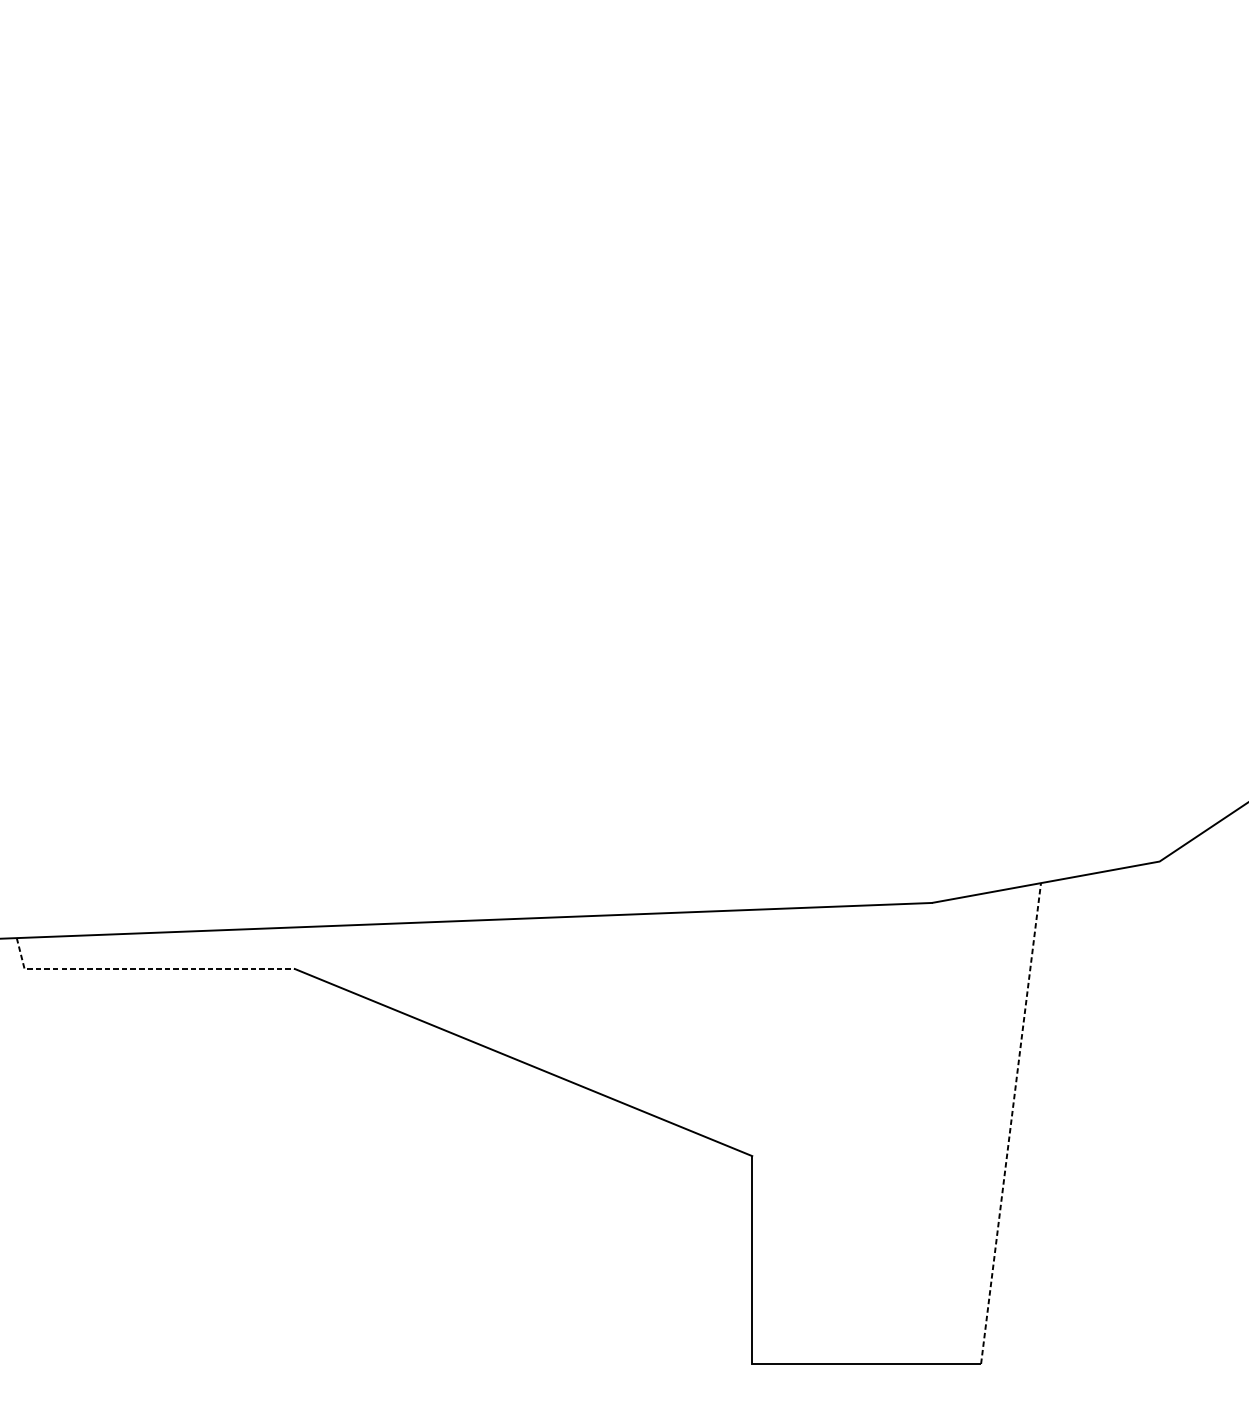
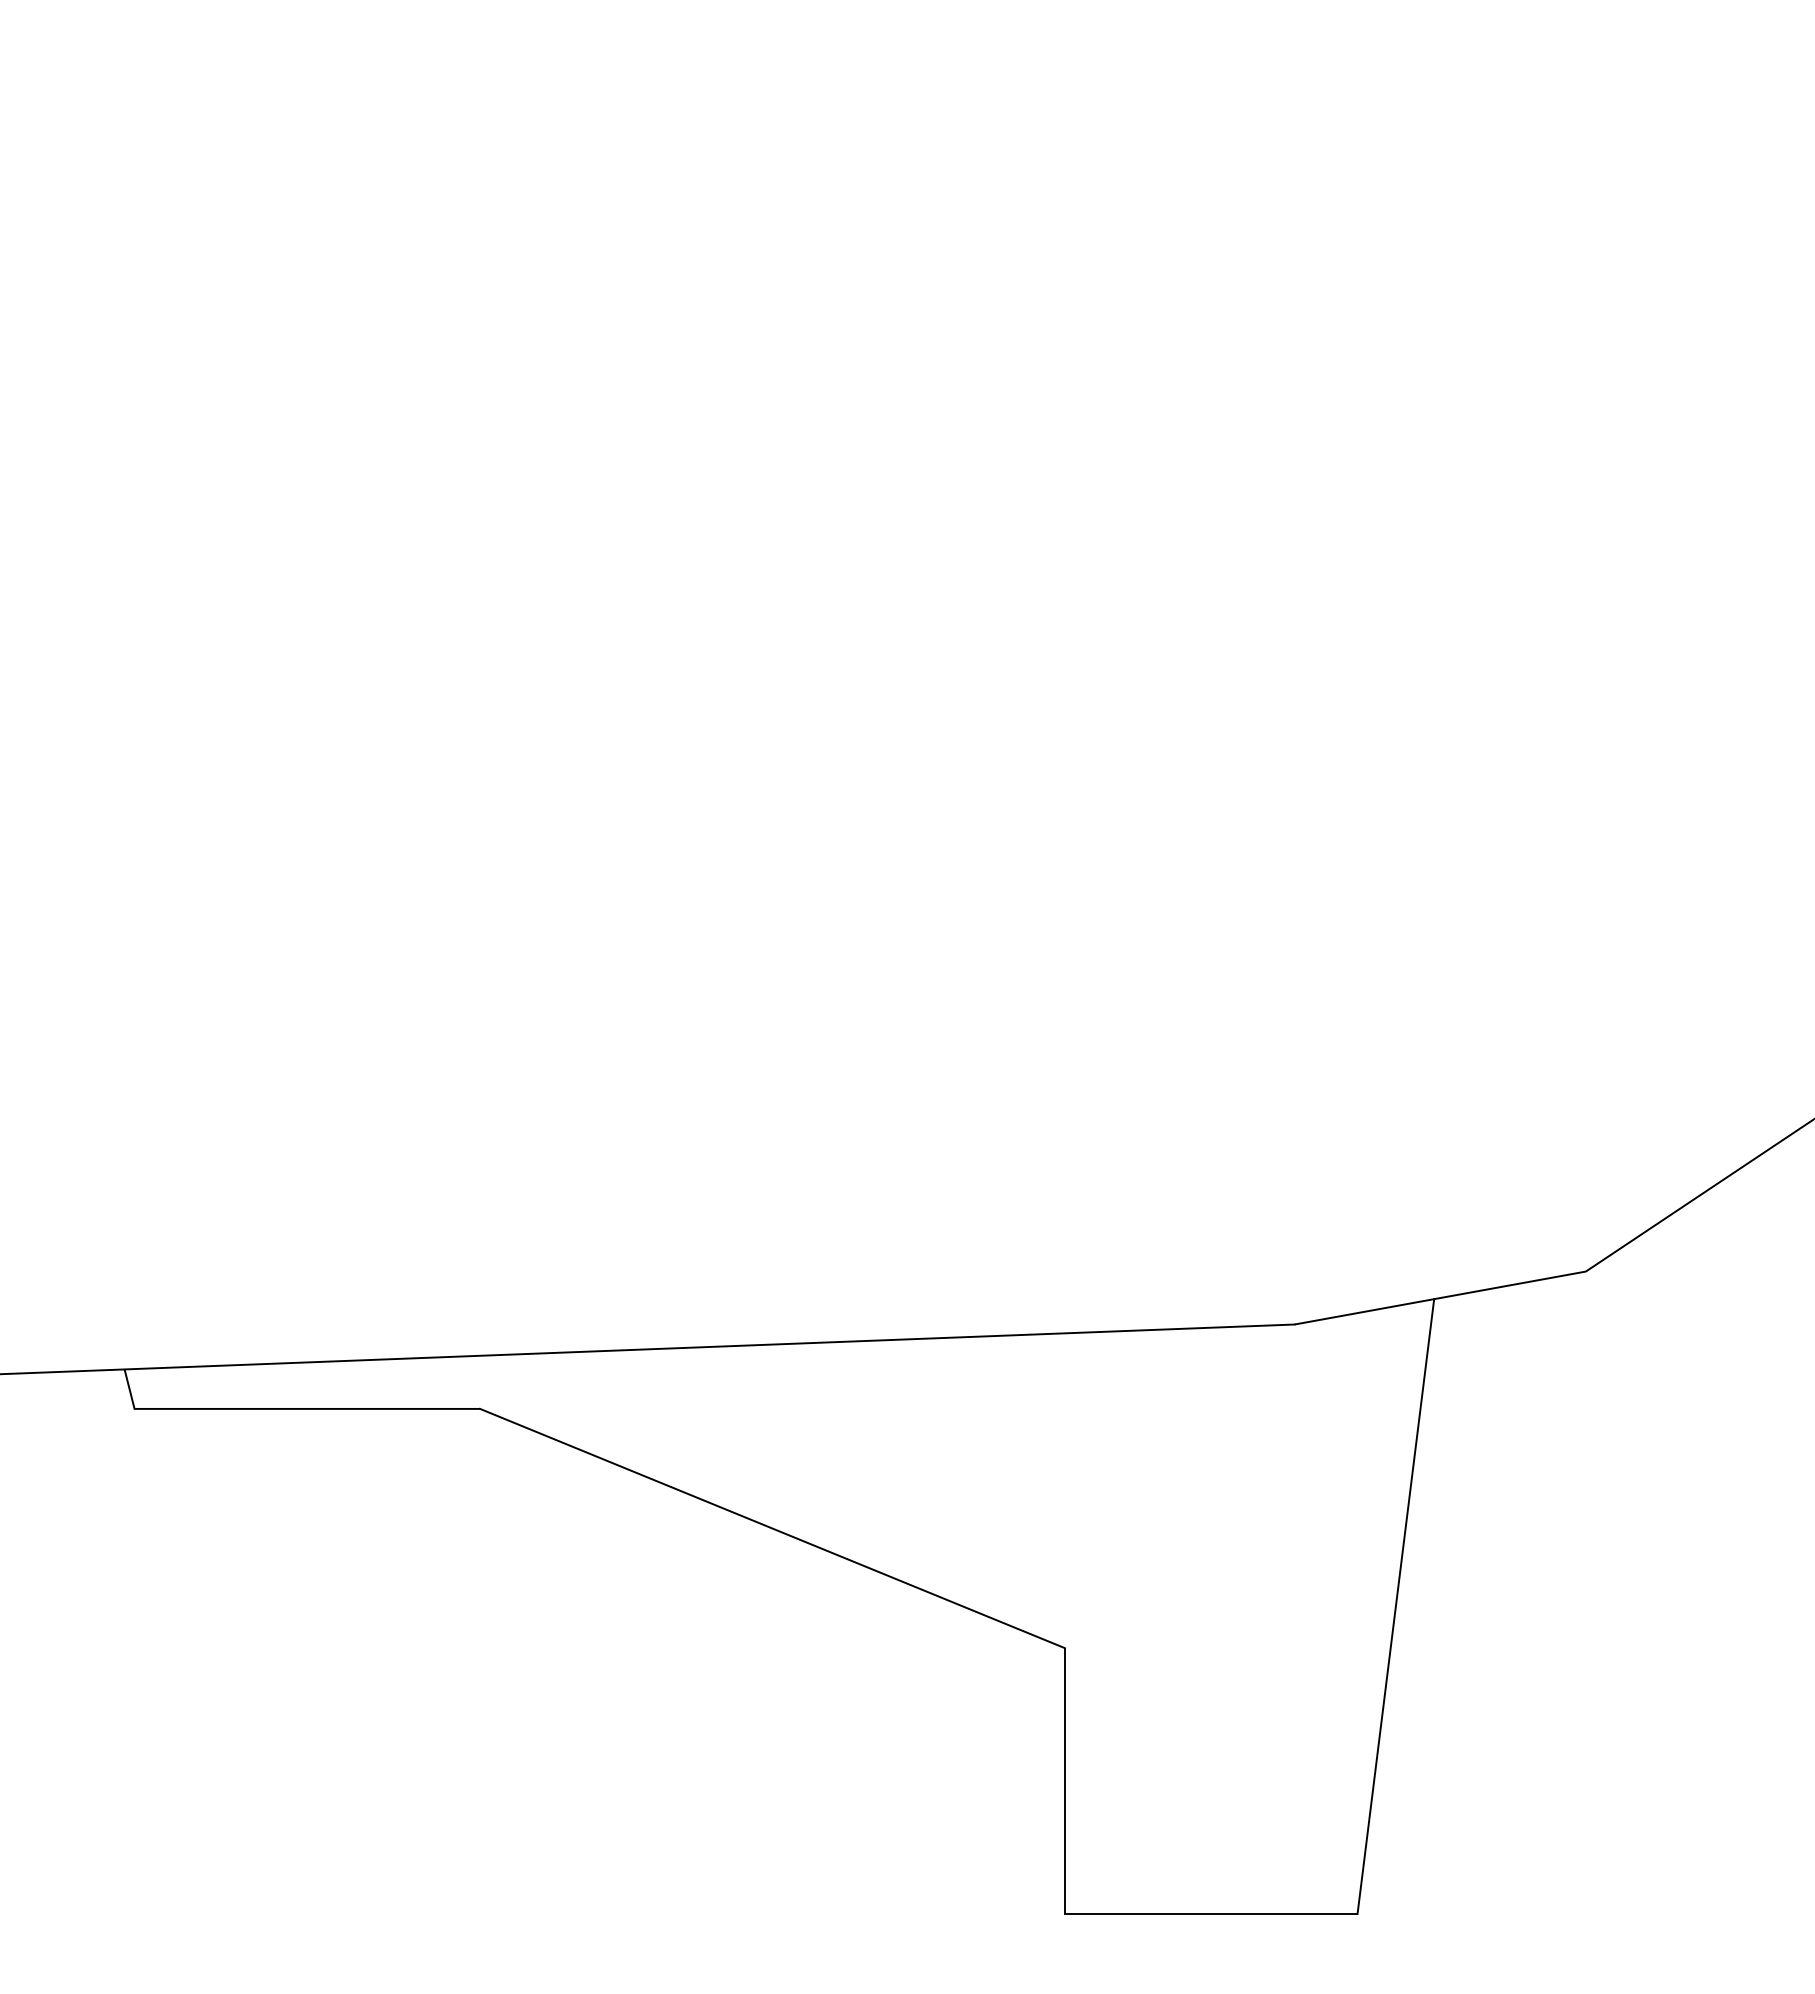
line: (143, 968) -> (286, 1408), dashed -> solid
line: (1010, 1123) -> (1395, 1606), dashed -> solid

